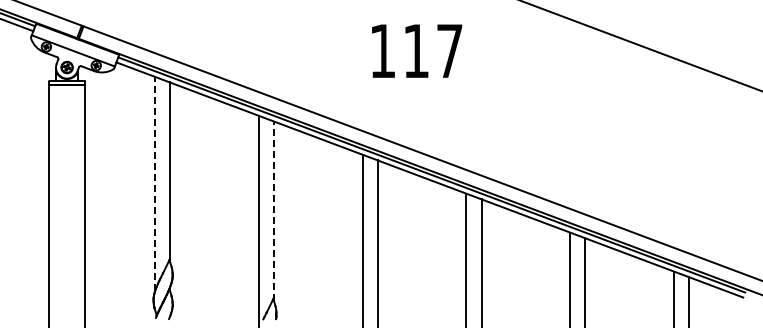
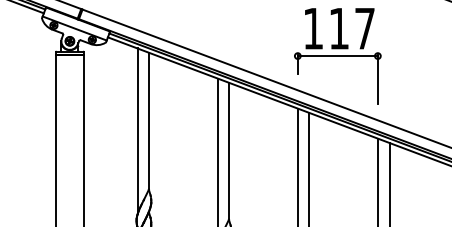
part: (414, 87) -> (337, 56), added
line: (154, 183) -> (137, 130), dashed -> solid
line: (273, 211) -> (229, 152), dashed -> solid

